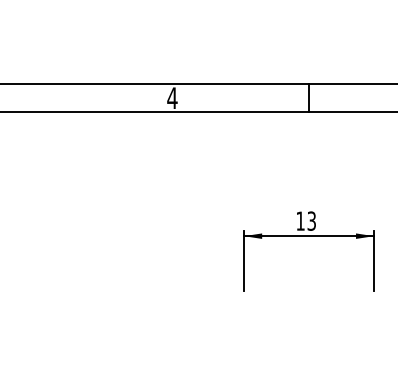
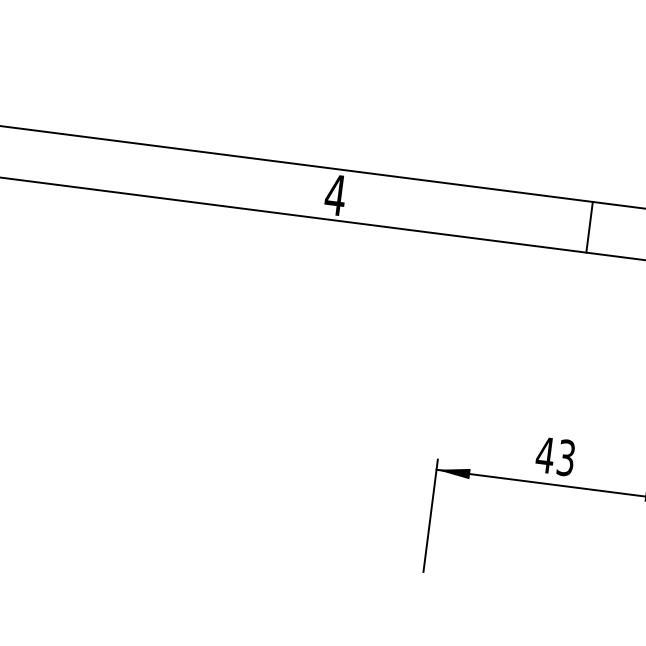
text: (300, 220) -> (545, 453), 13 -> 43

